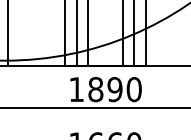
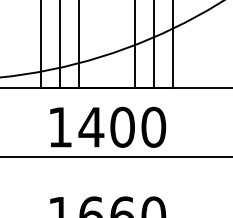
text: (104, 89) -> (105, 127), 1890 -> 1400

